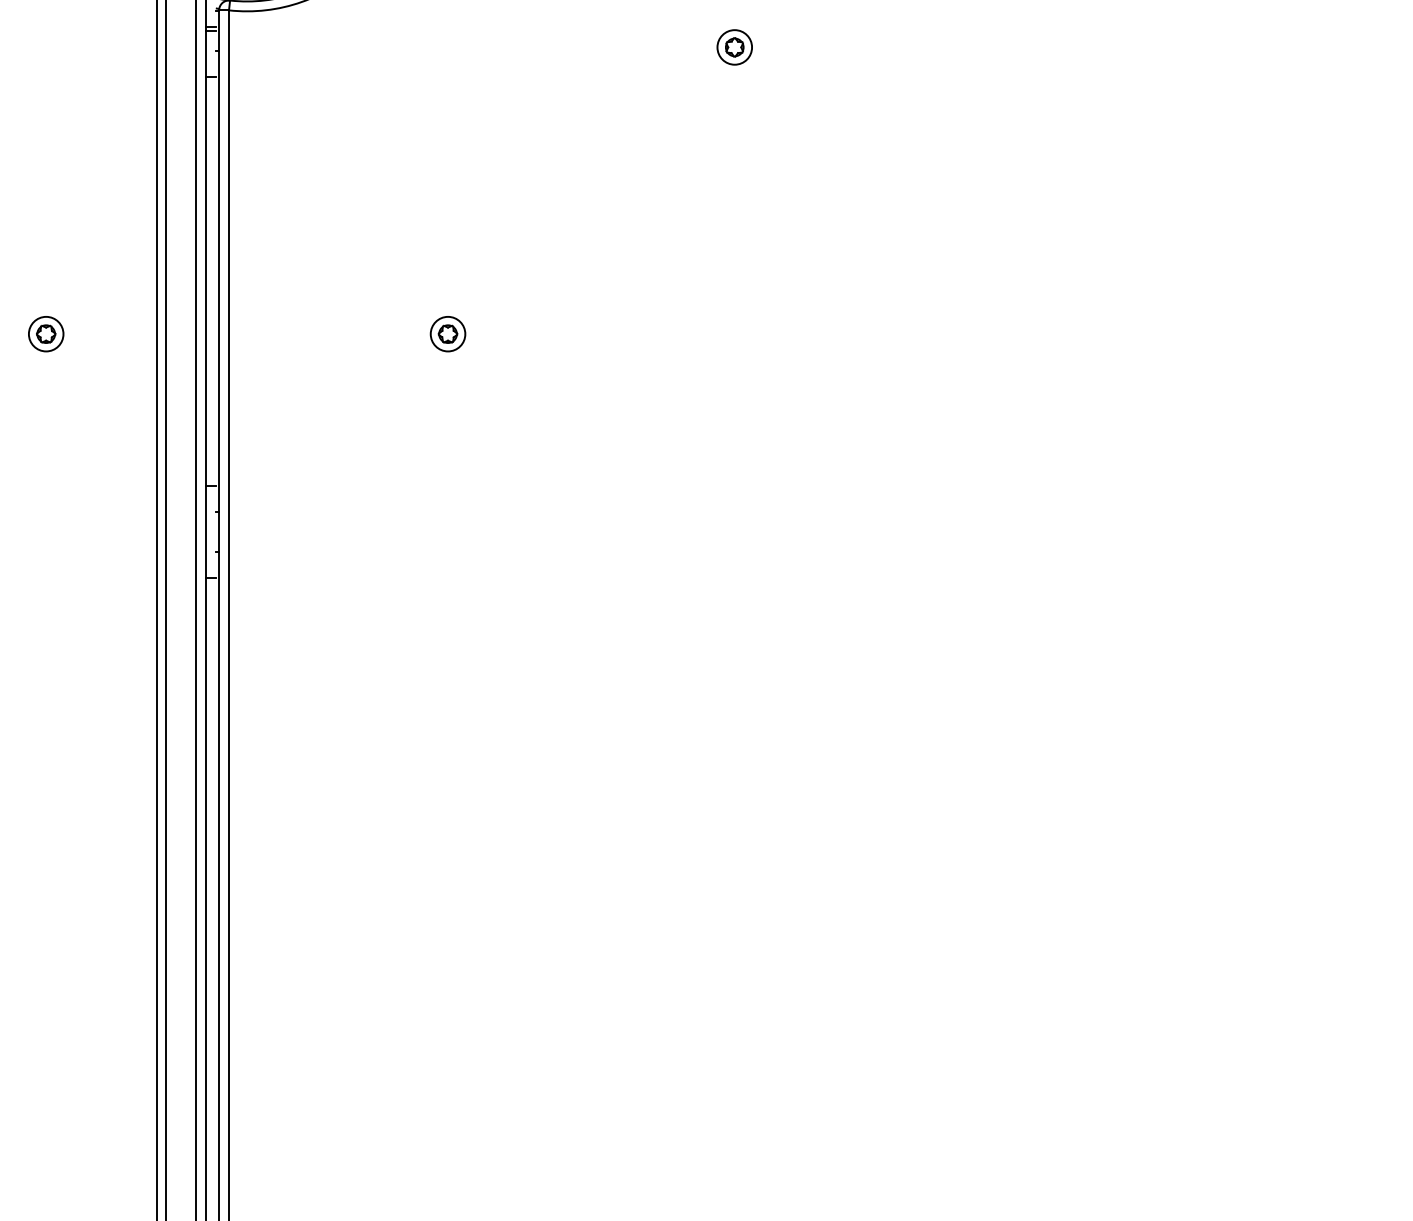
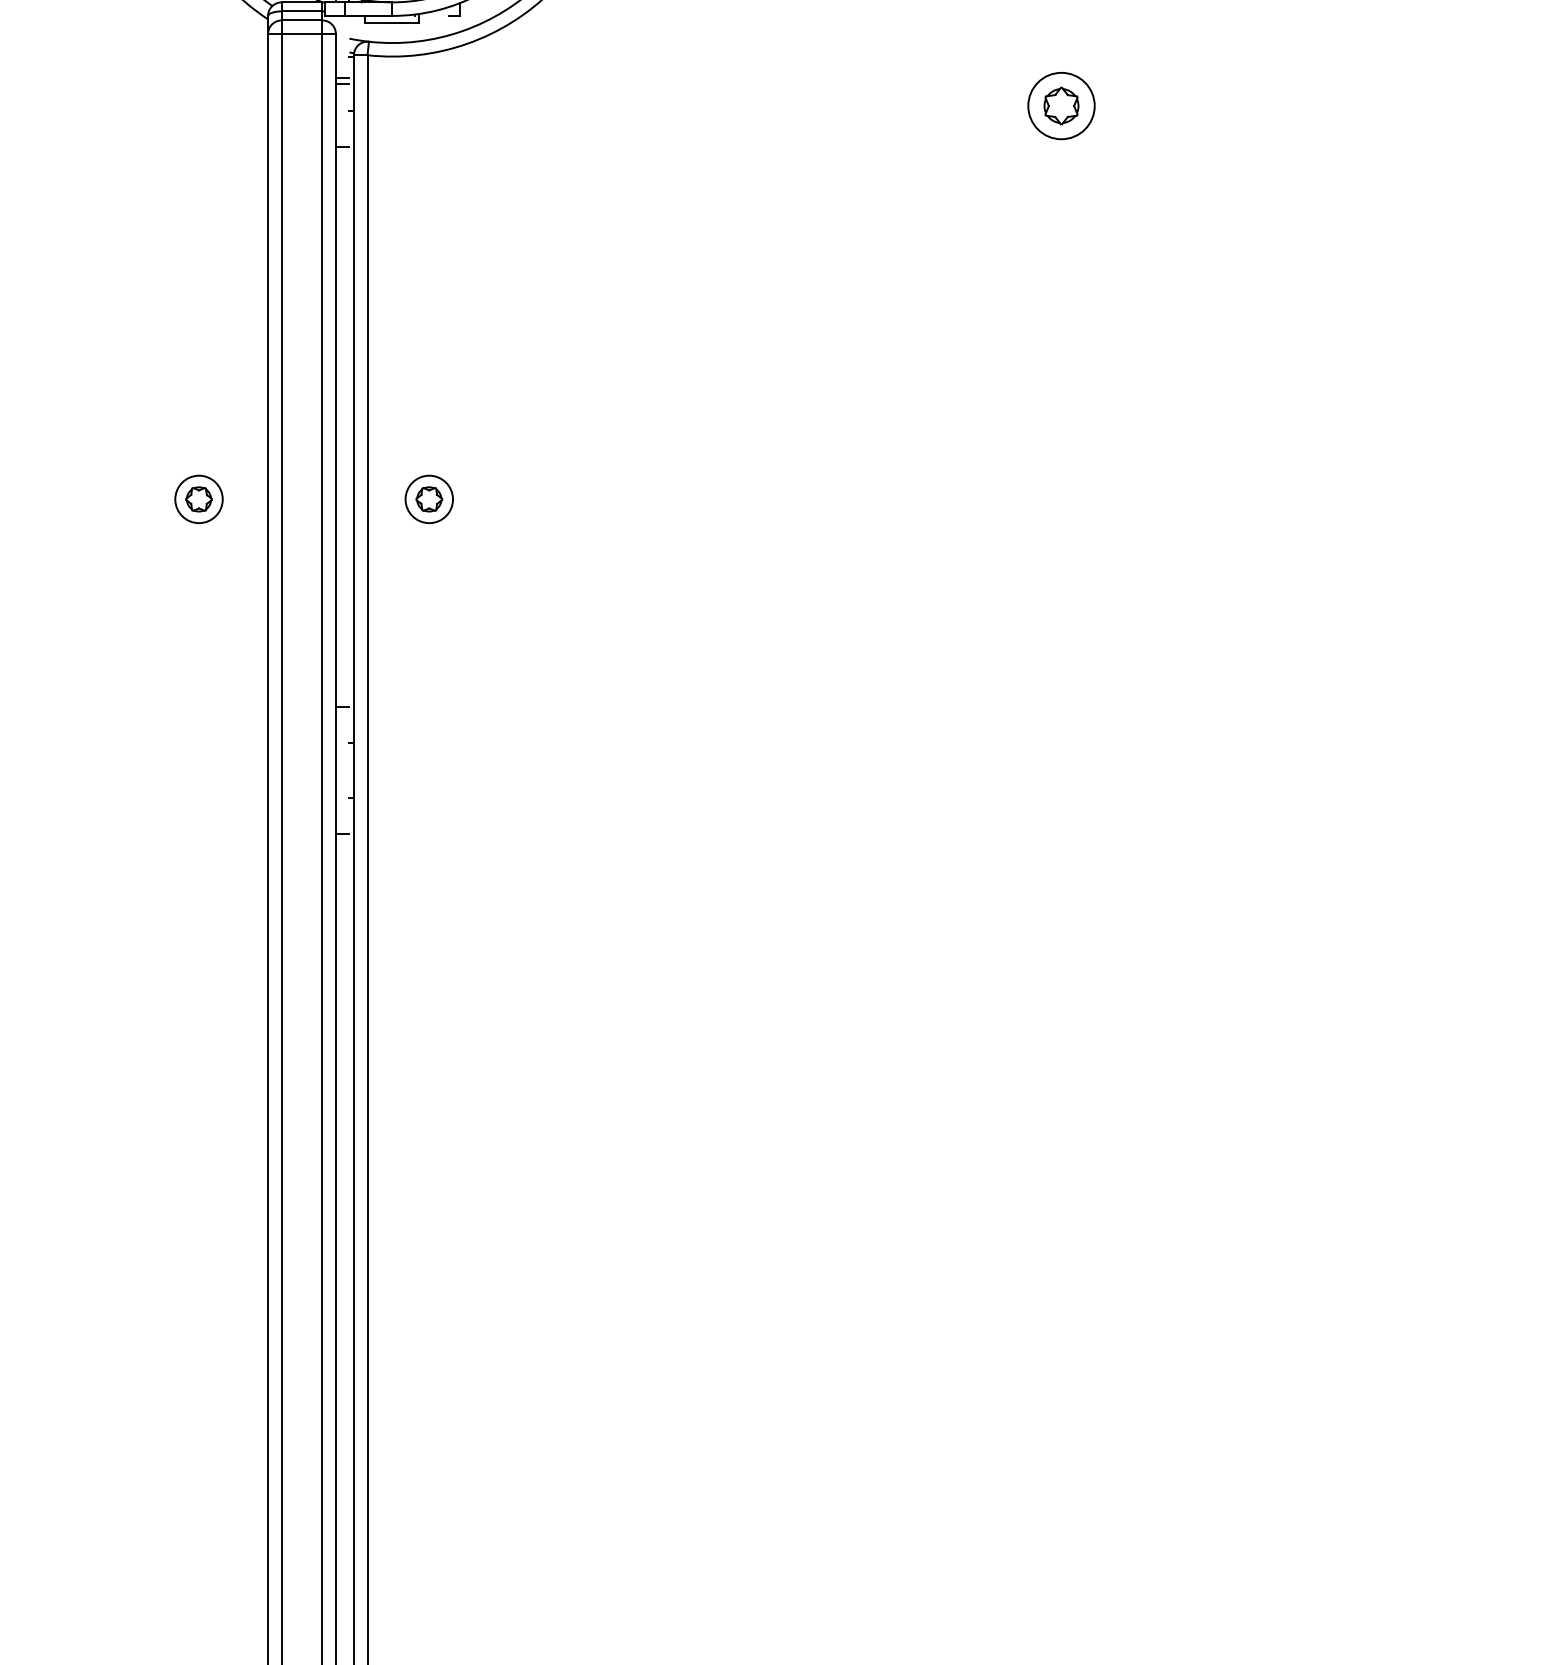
part: (734, 47) -> (1060, 106), size x1.4
part: (46, 334) -> (199, 499), moved
part: (447, 334) -> (428, 499), moved

